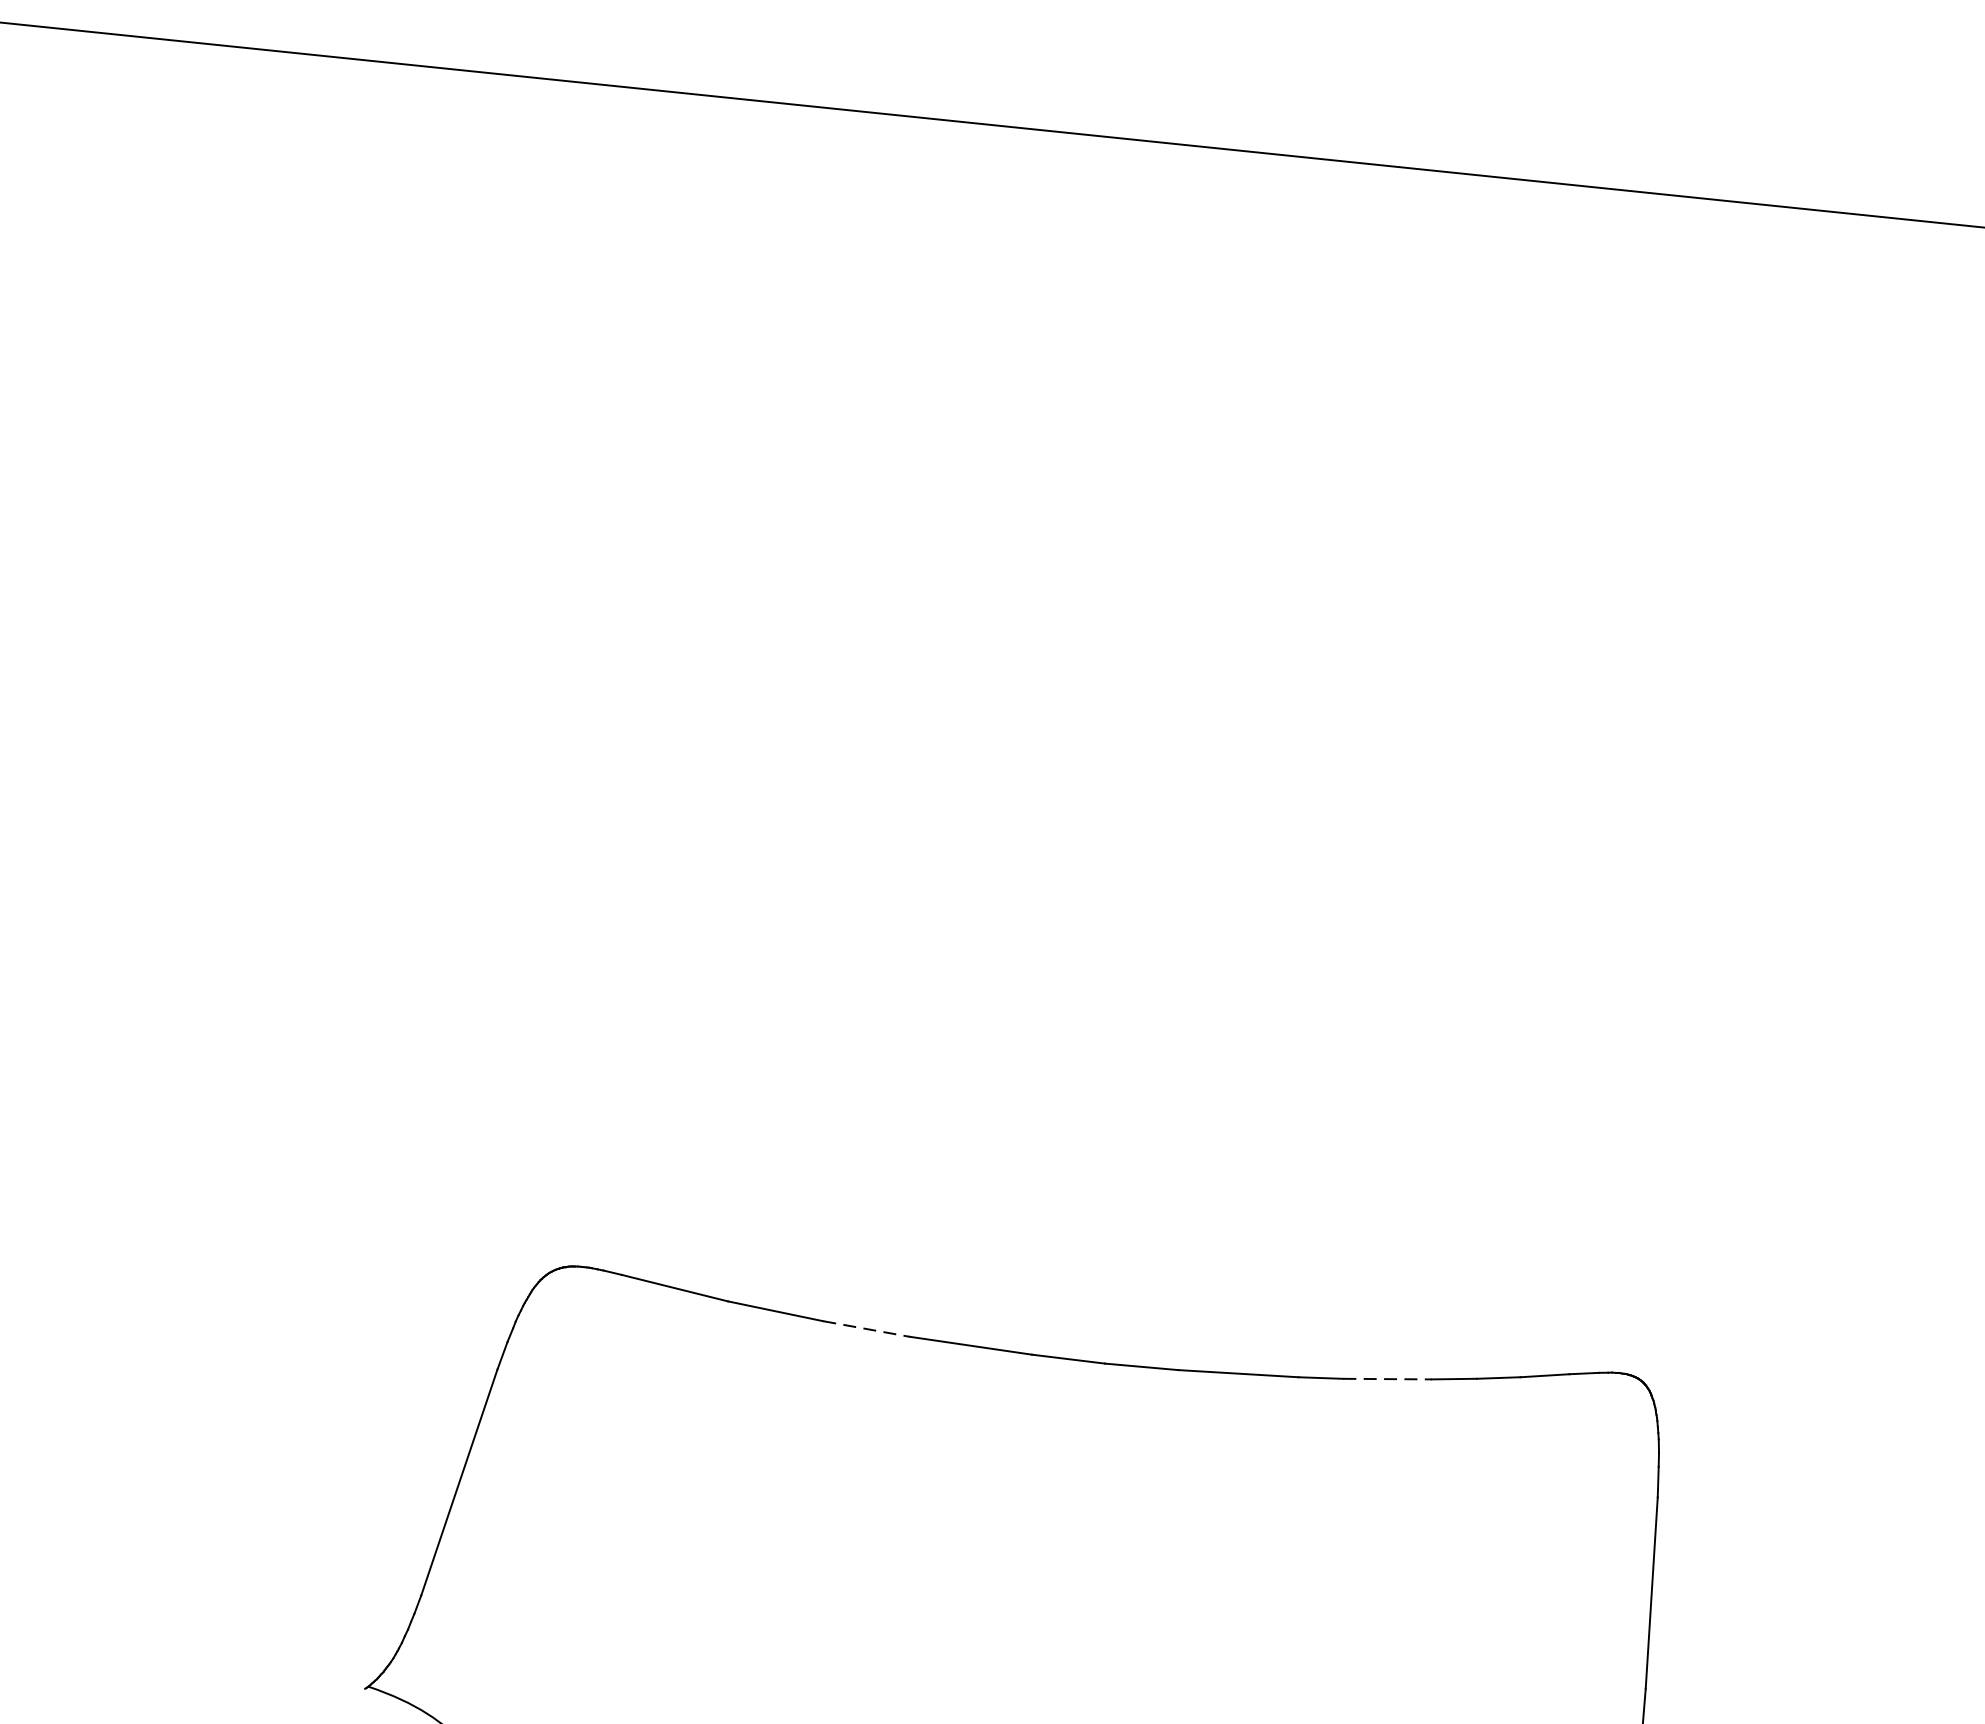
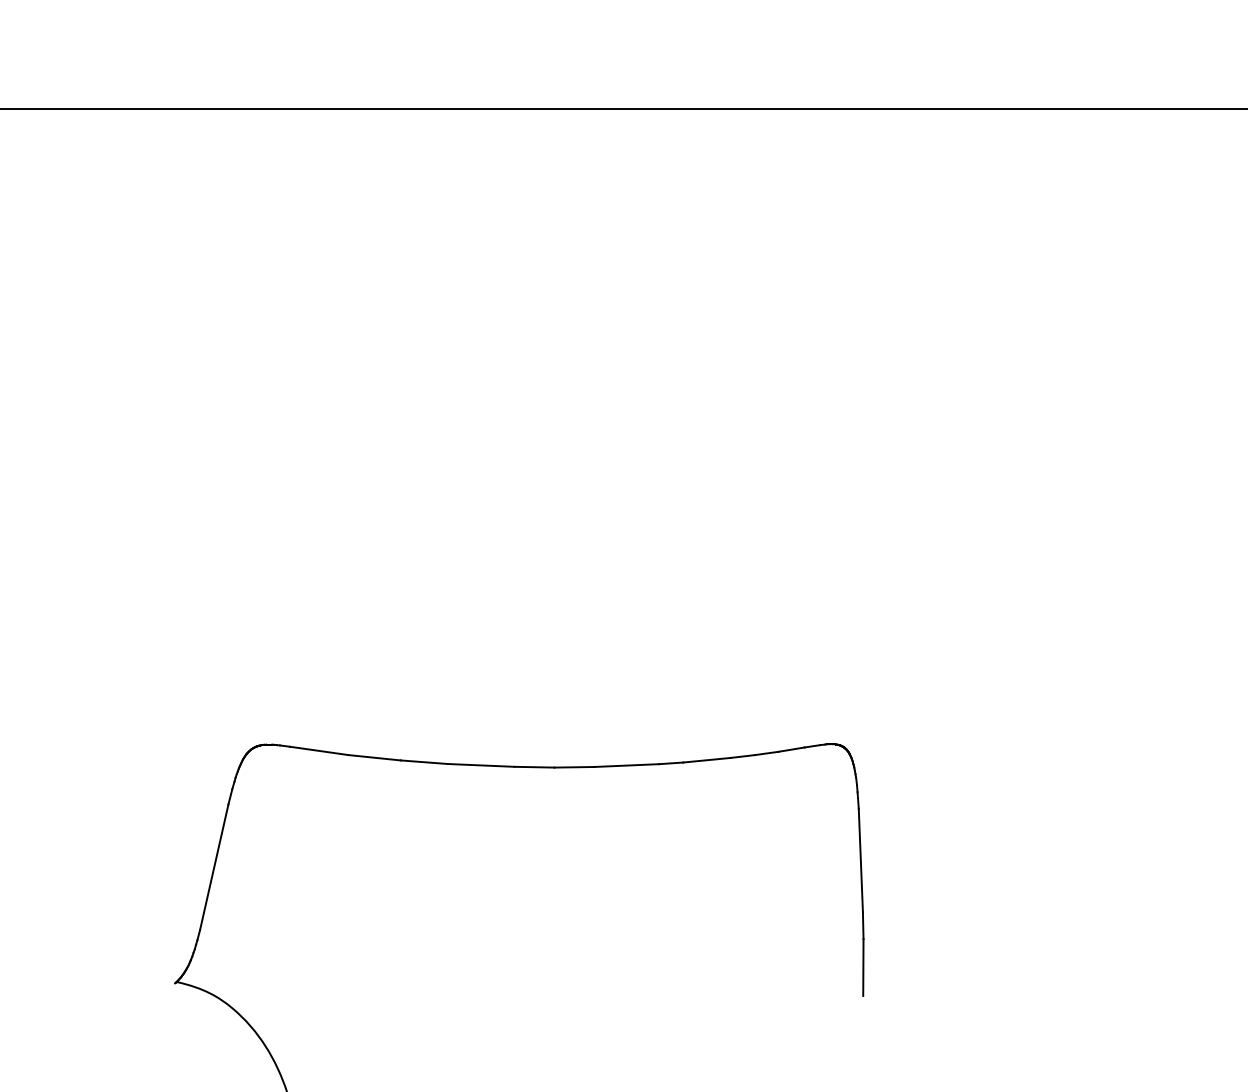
line: (866, 1329) -> (424, 762), dashed -> solid
line: (1388, 1379) -> (707, 760), dashed -> solid

